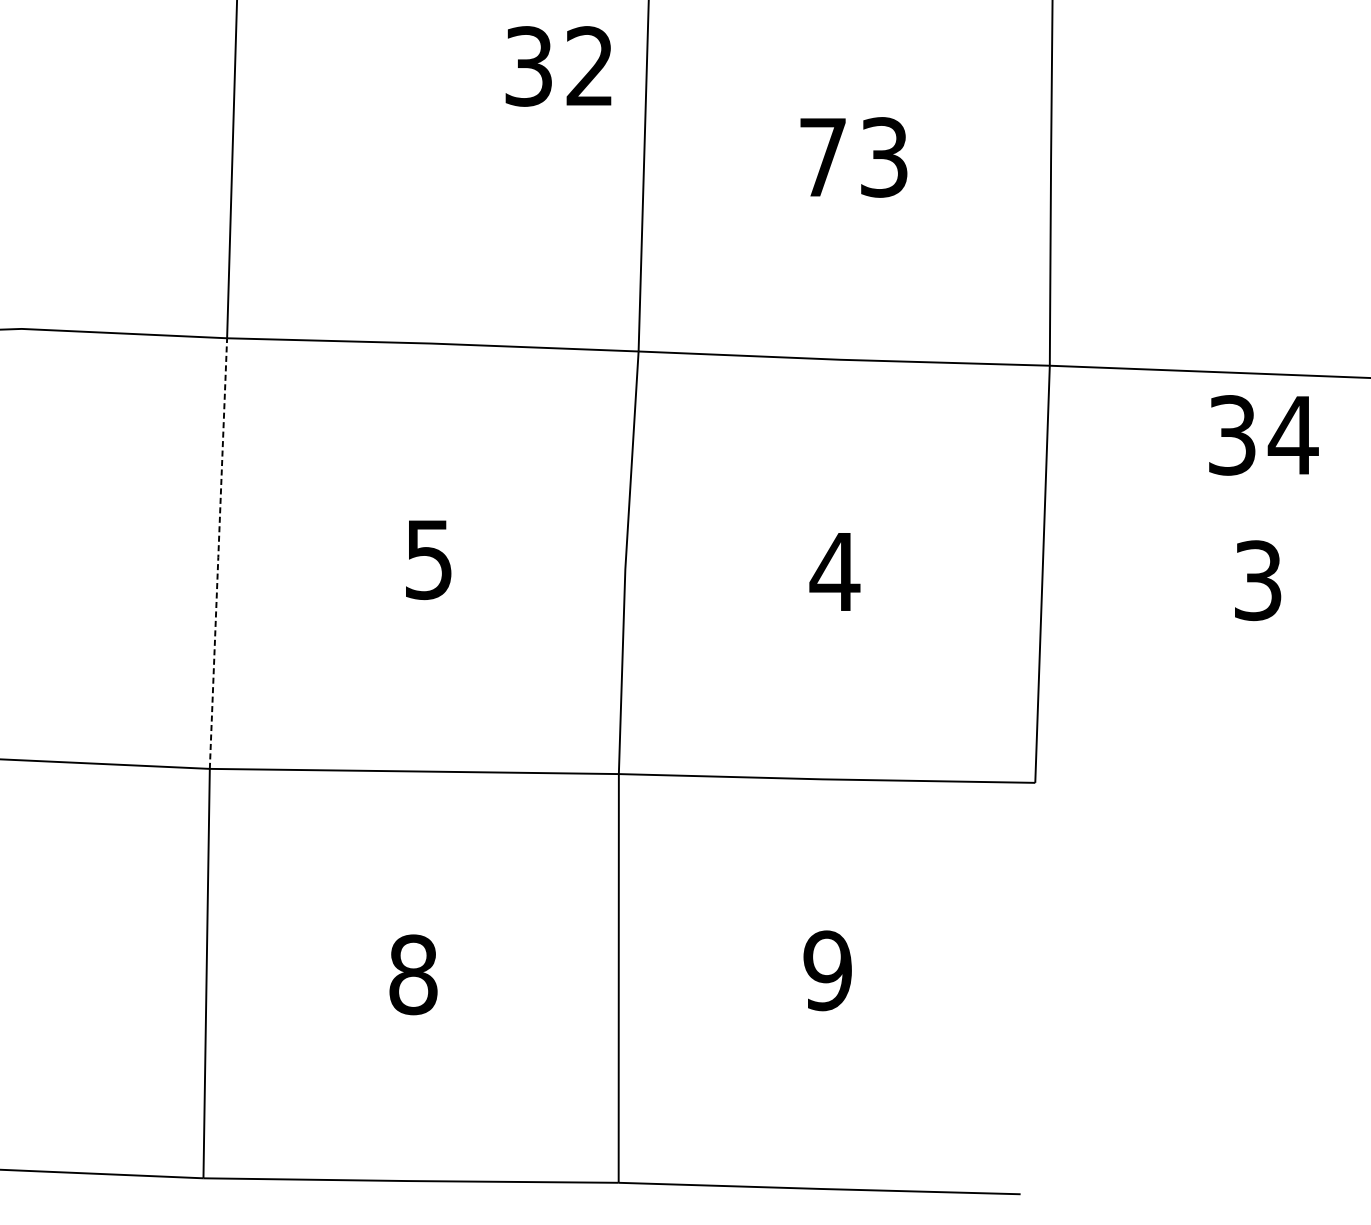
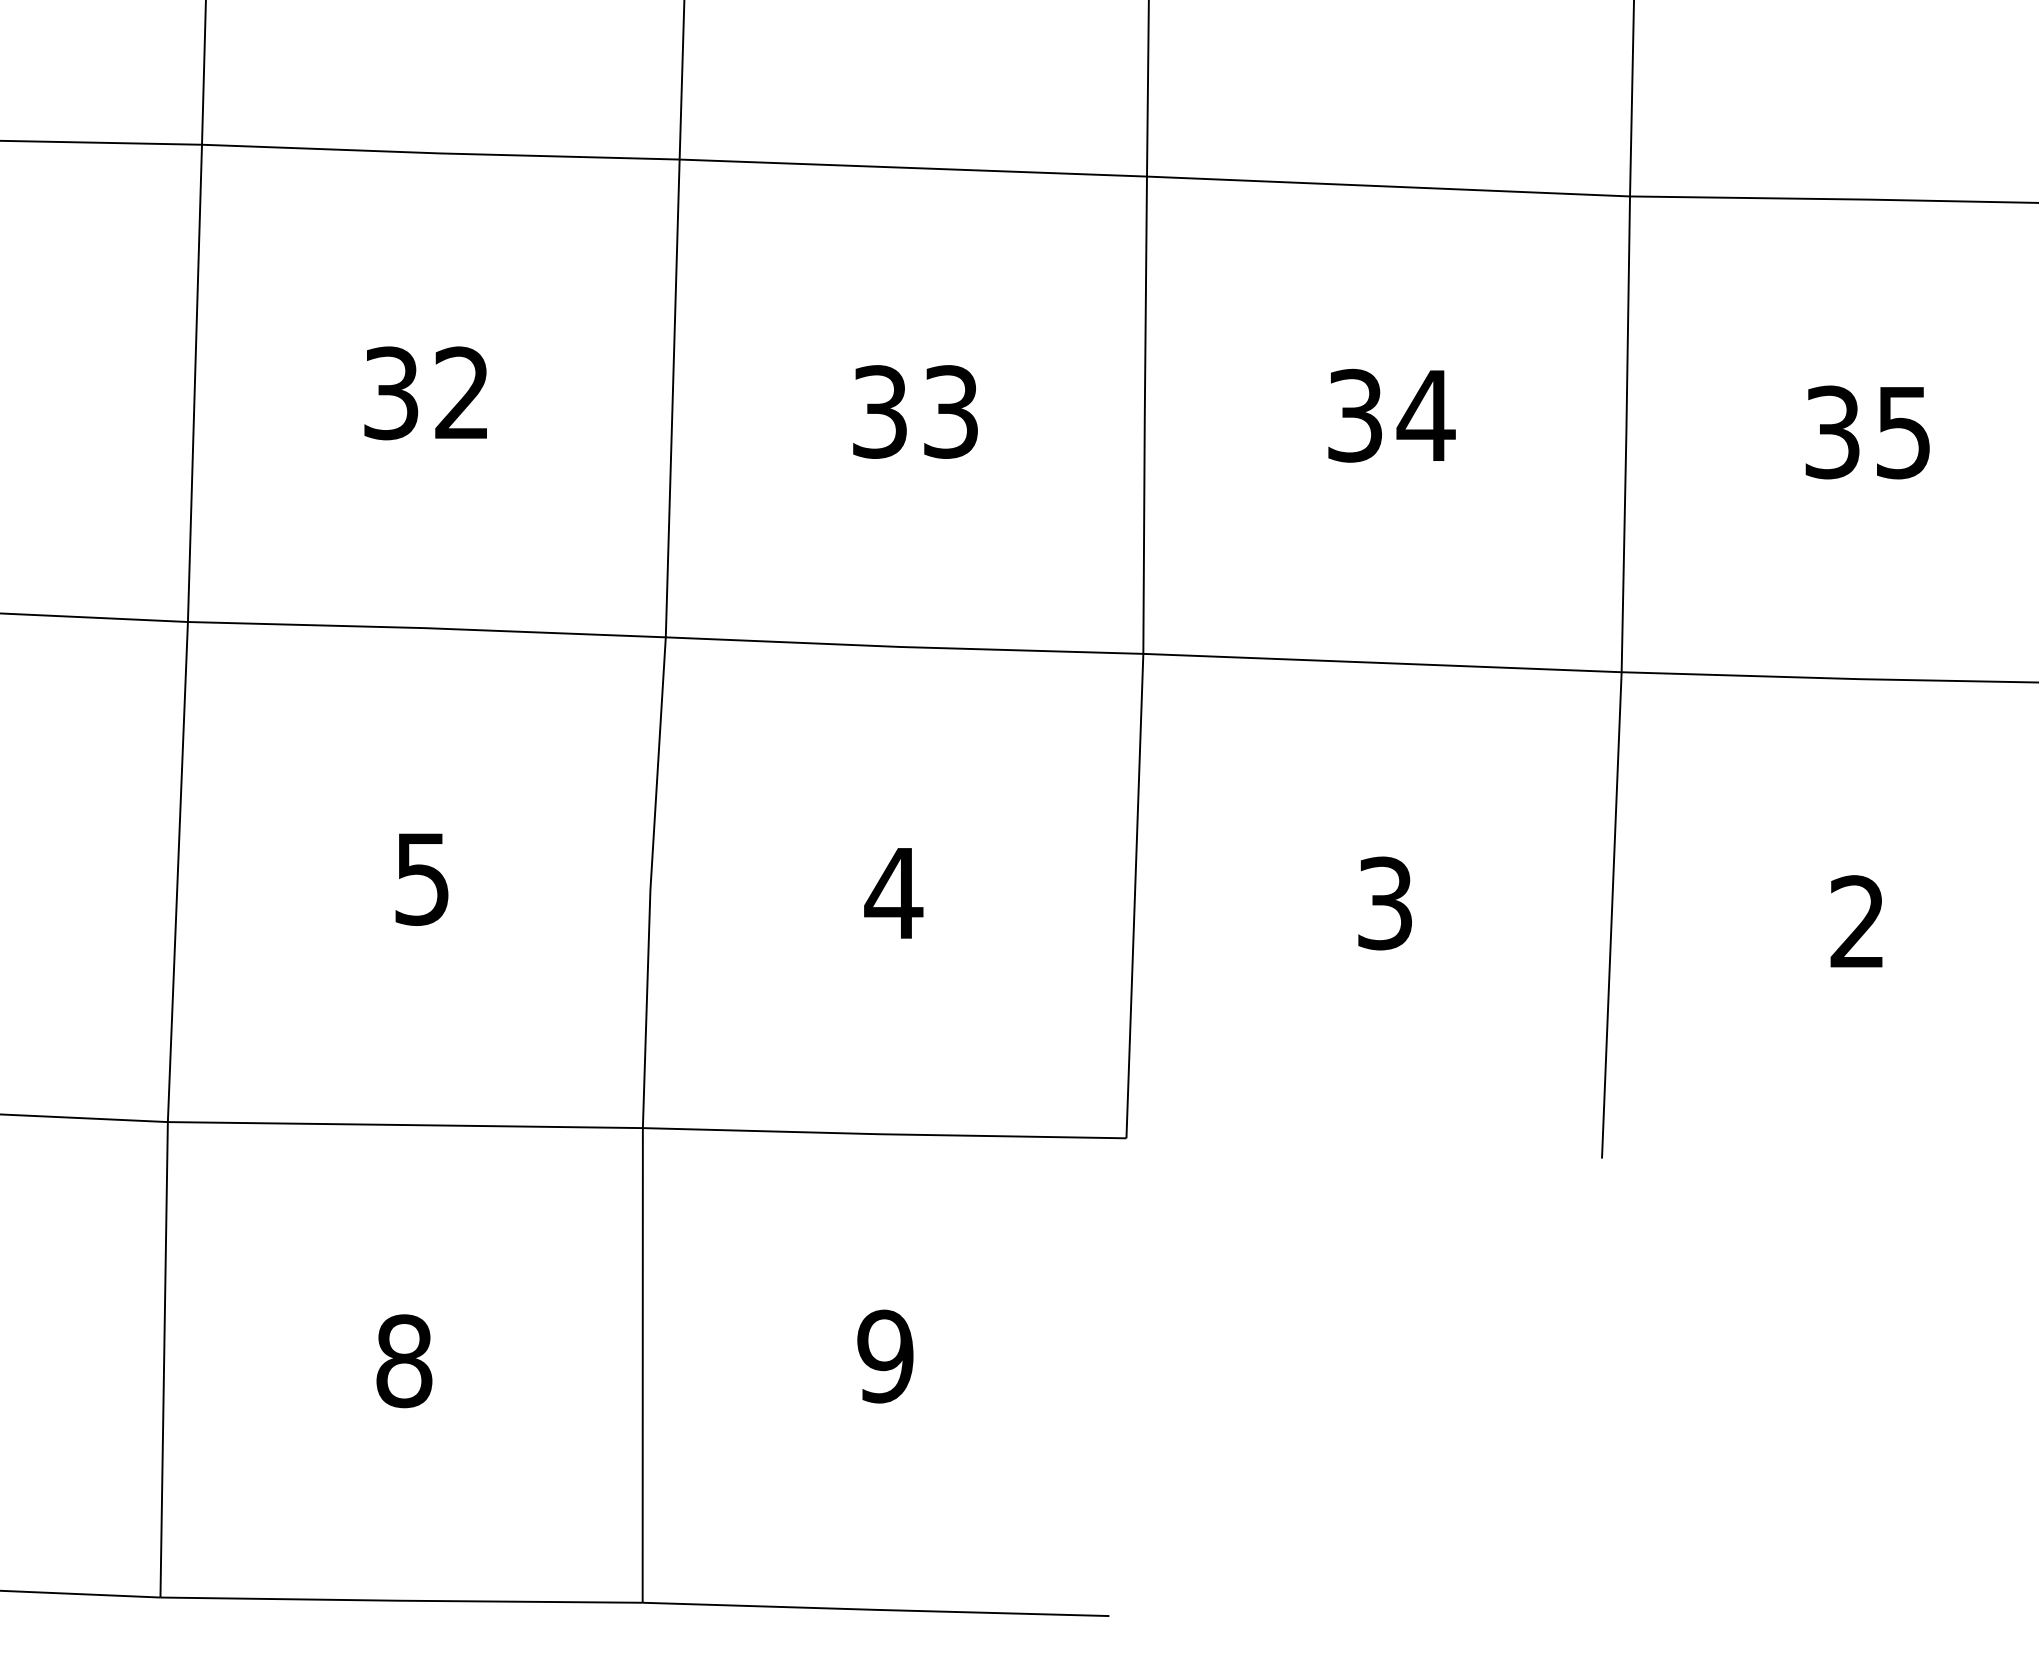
text: (558, 66) -> (425, 393), moved
text: (822, 157) -> (879, 411), 73 -> 33
text: (1263, 435) -> (1391, 415), moved
line: (218, 553) -> (177, 872), dashed -> solid

